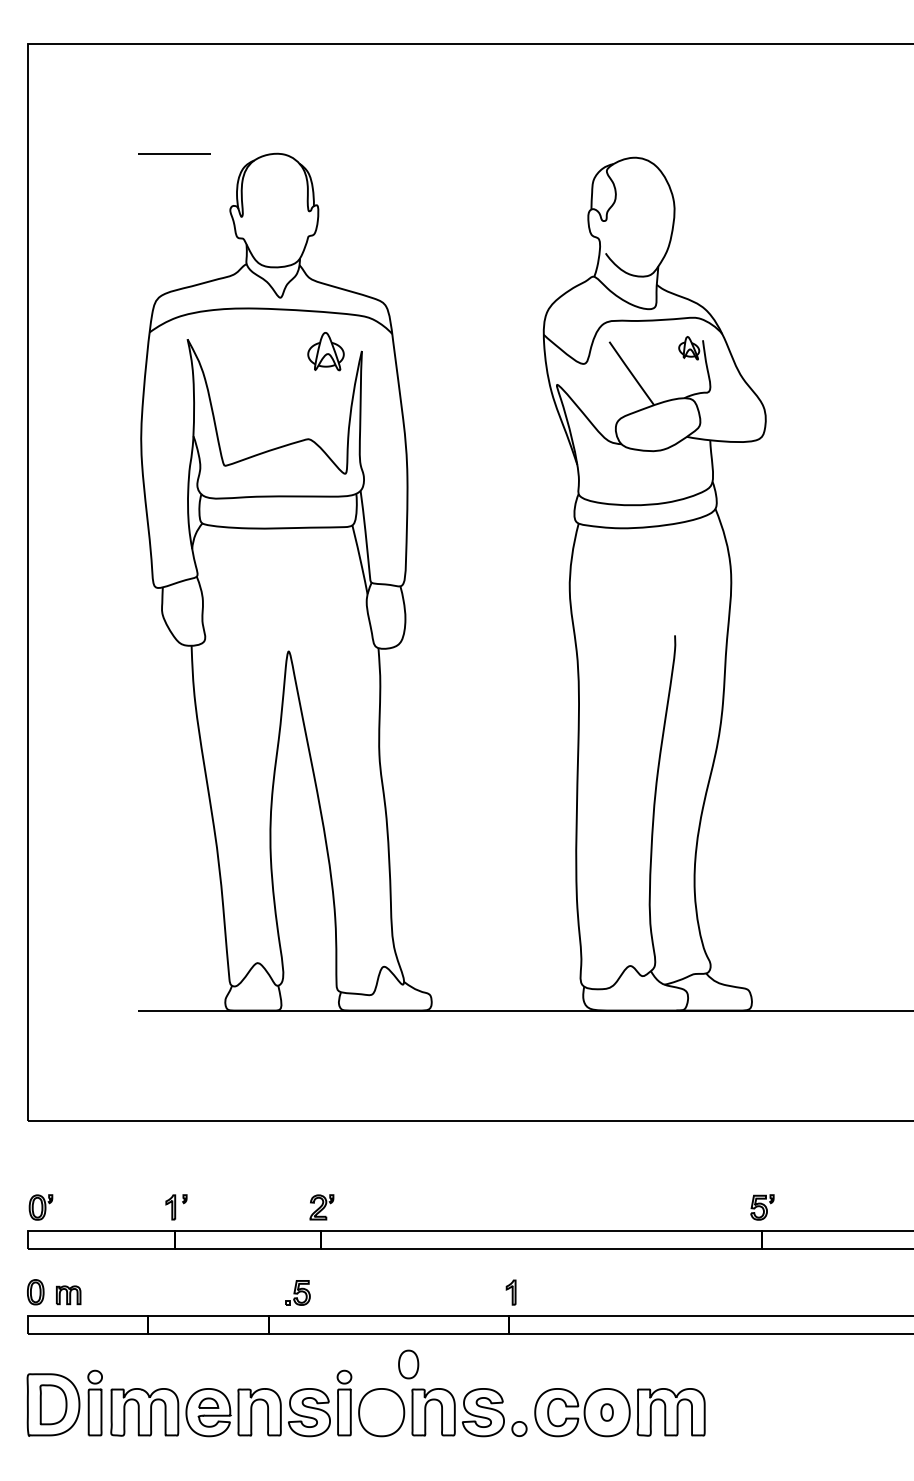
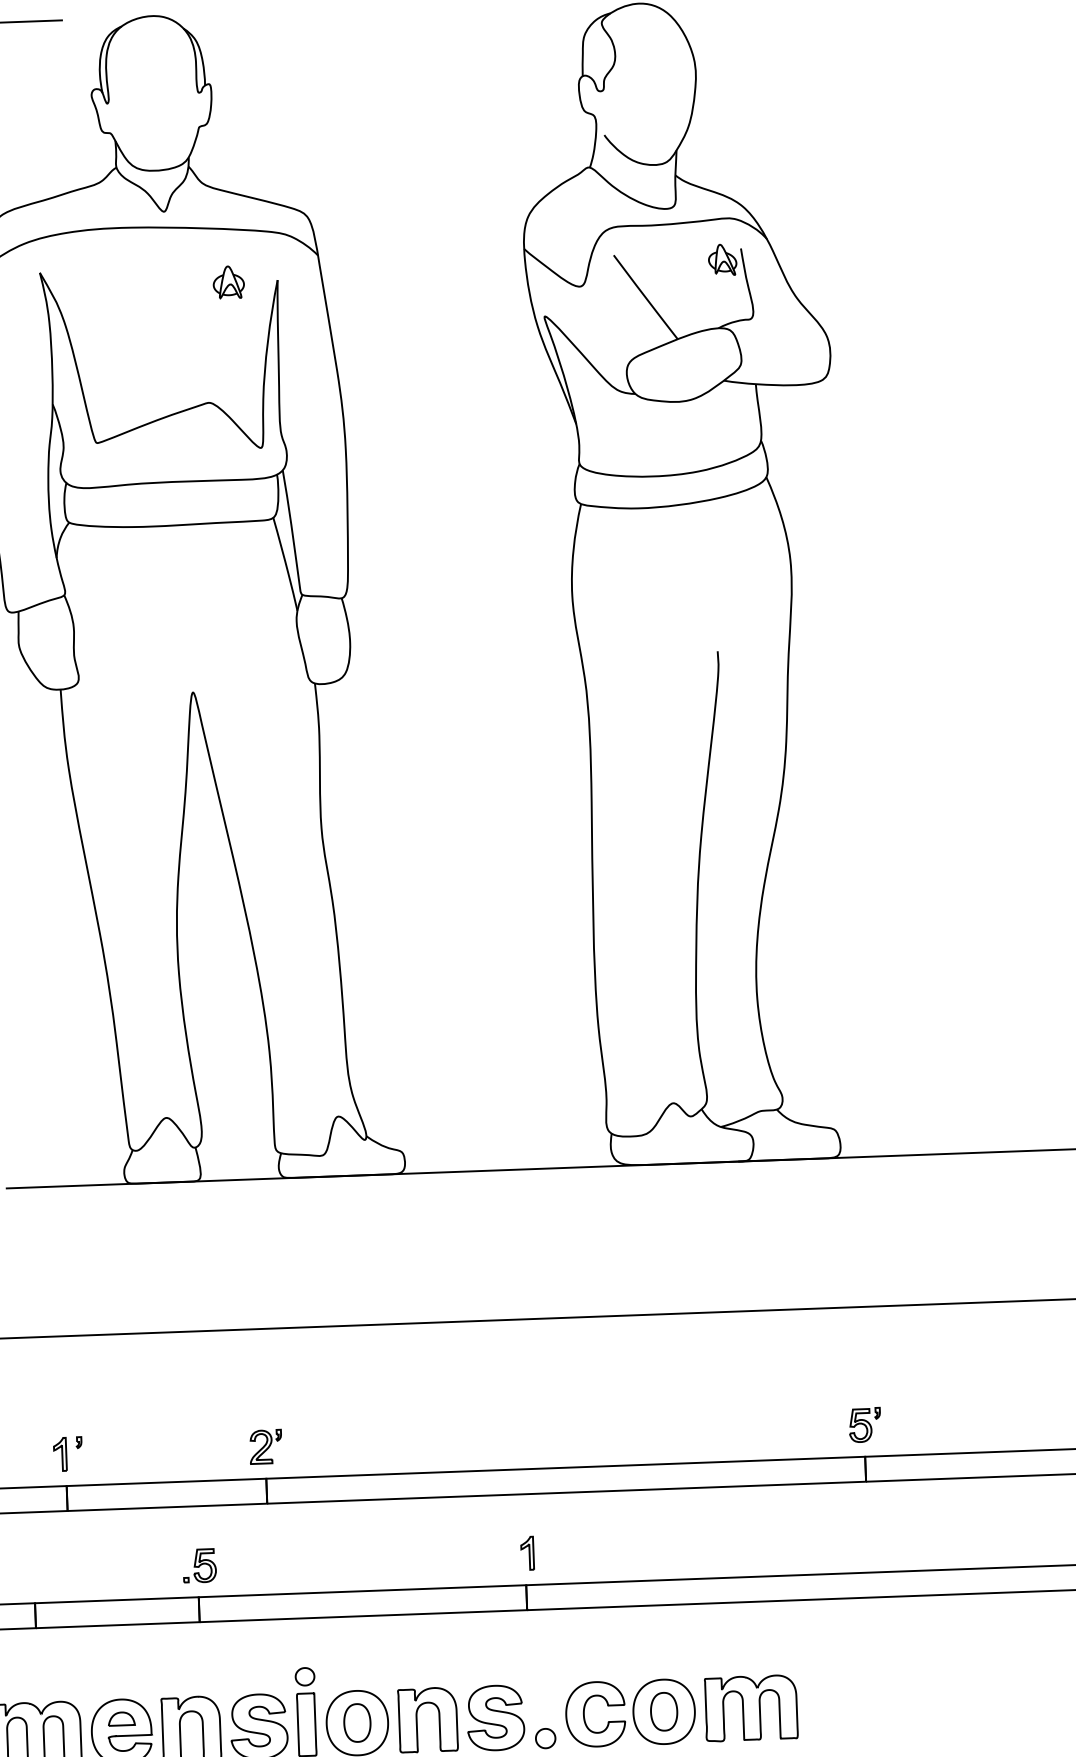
part: (325, 350) -> (228, 281), size x0.62
part: (297, 1292) -> (198, 1565), moved
part: (408, 1364) -> (357, 1722), moved
part: (606, 1412) -> (663, 1711), size x1.67

